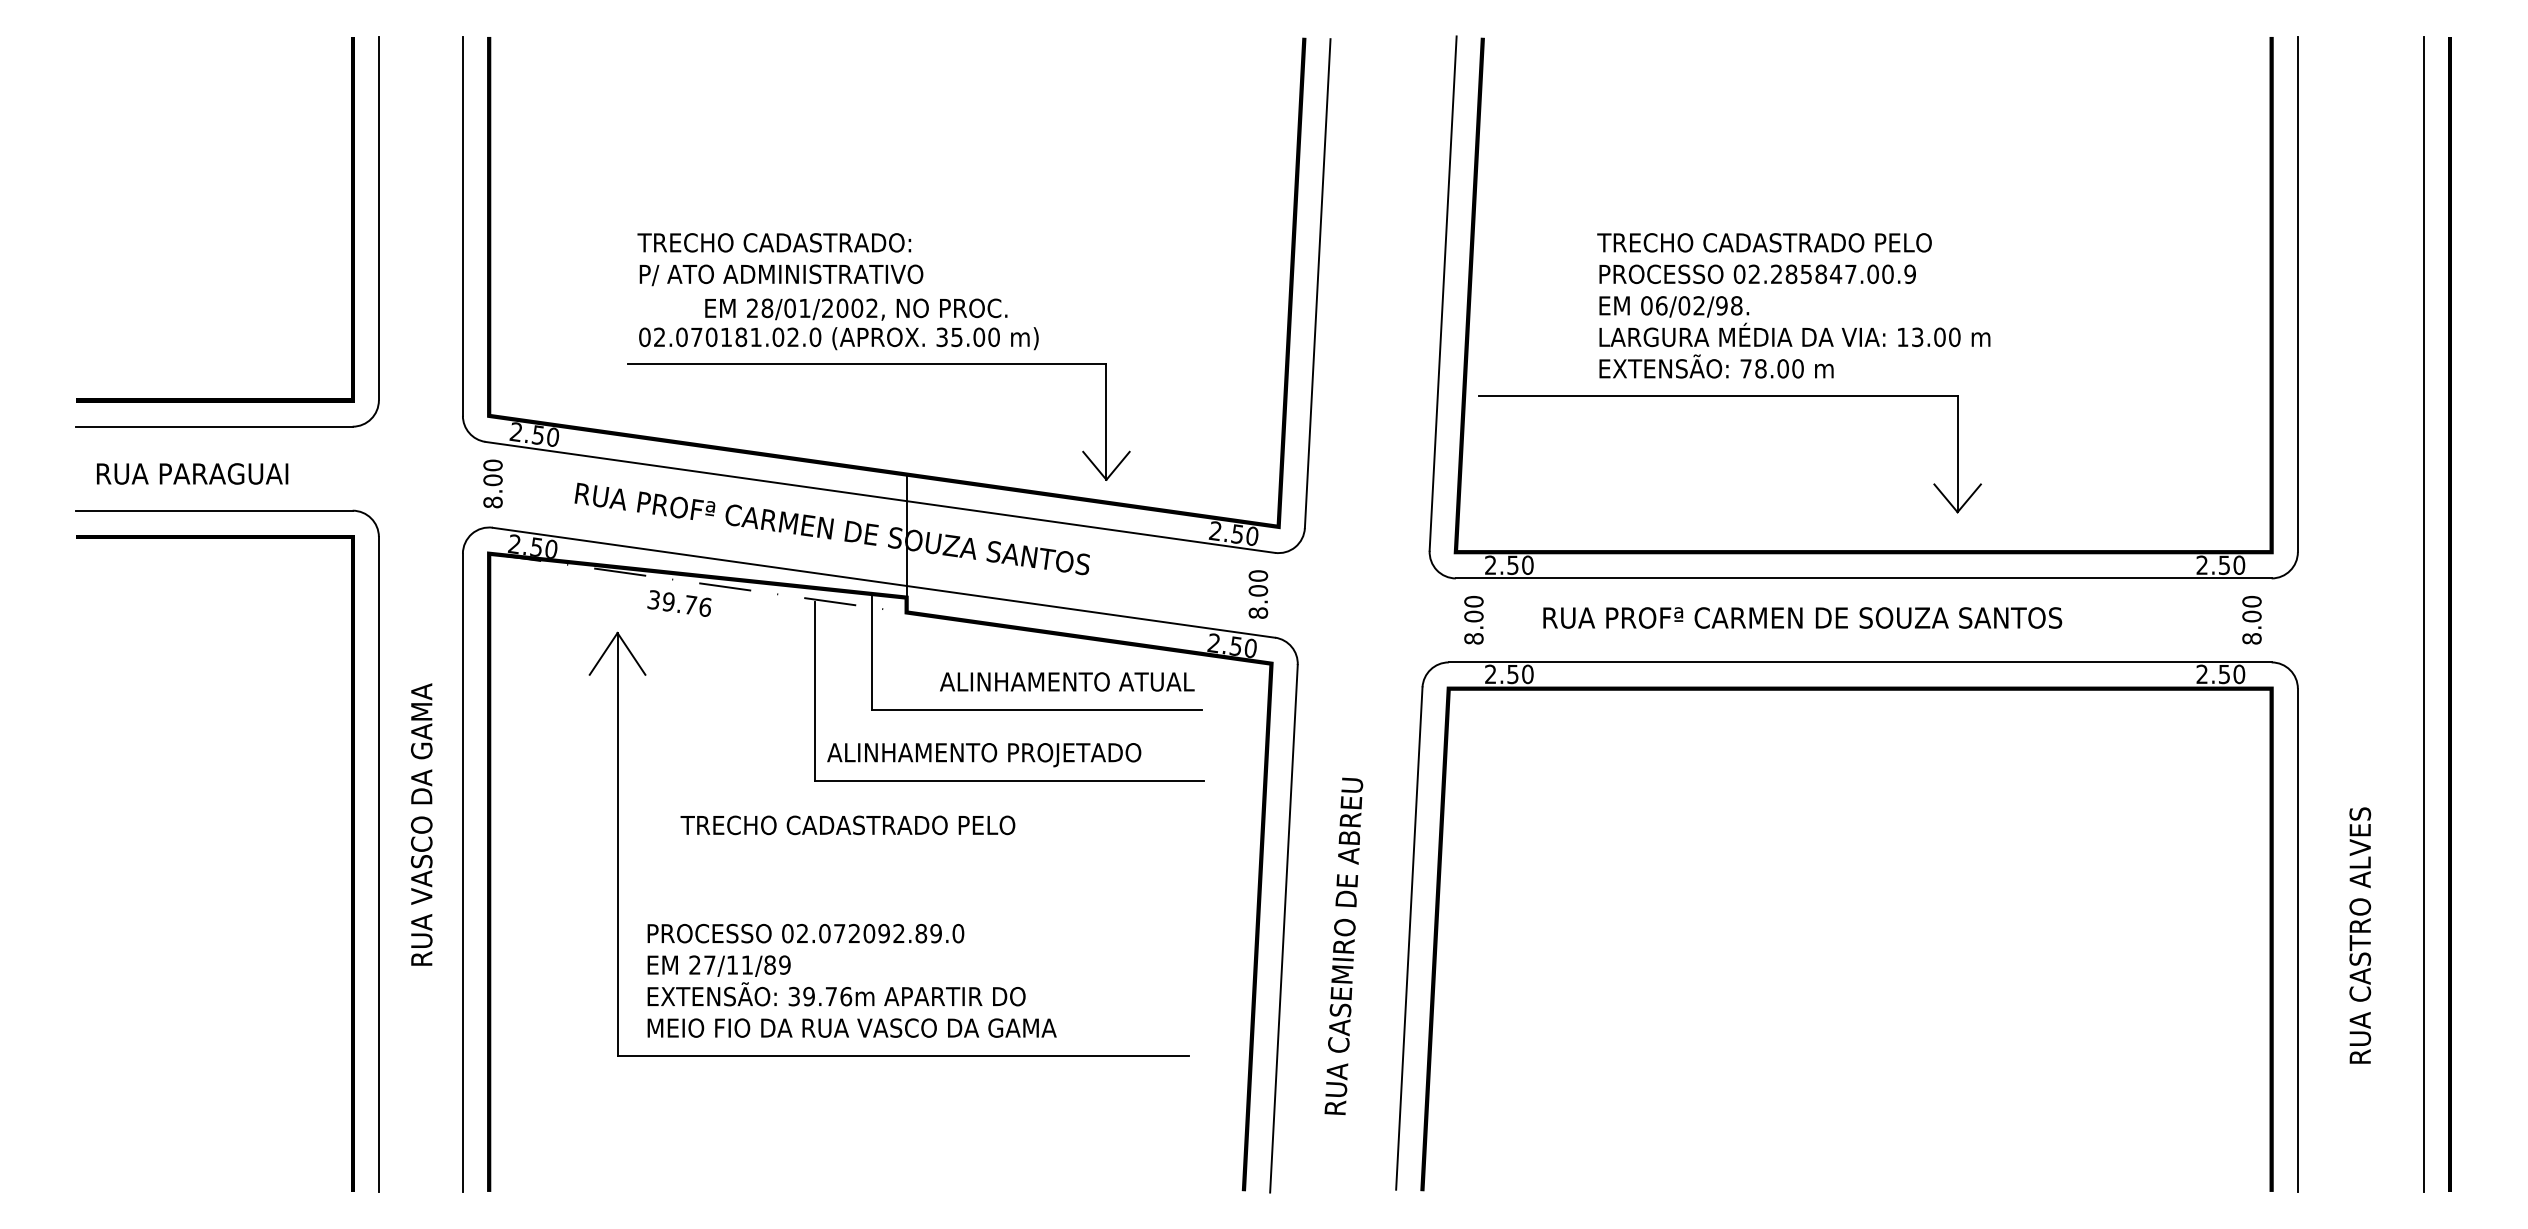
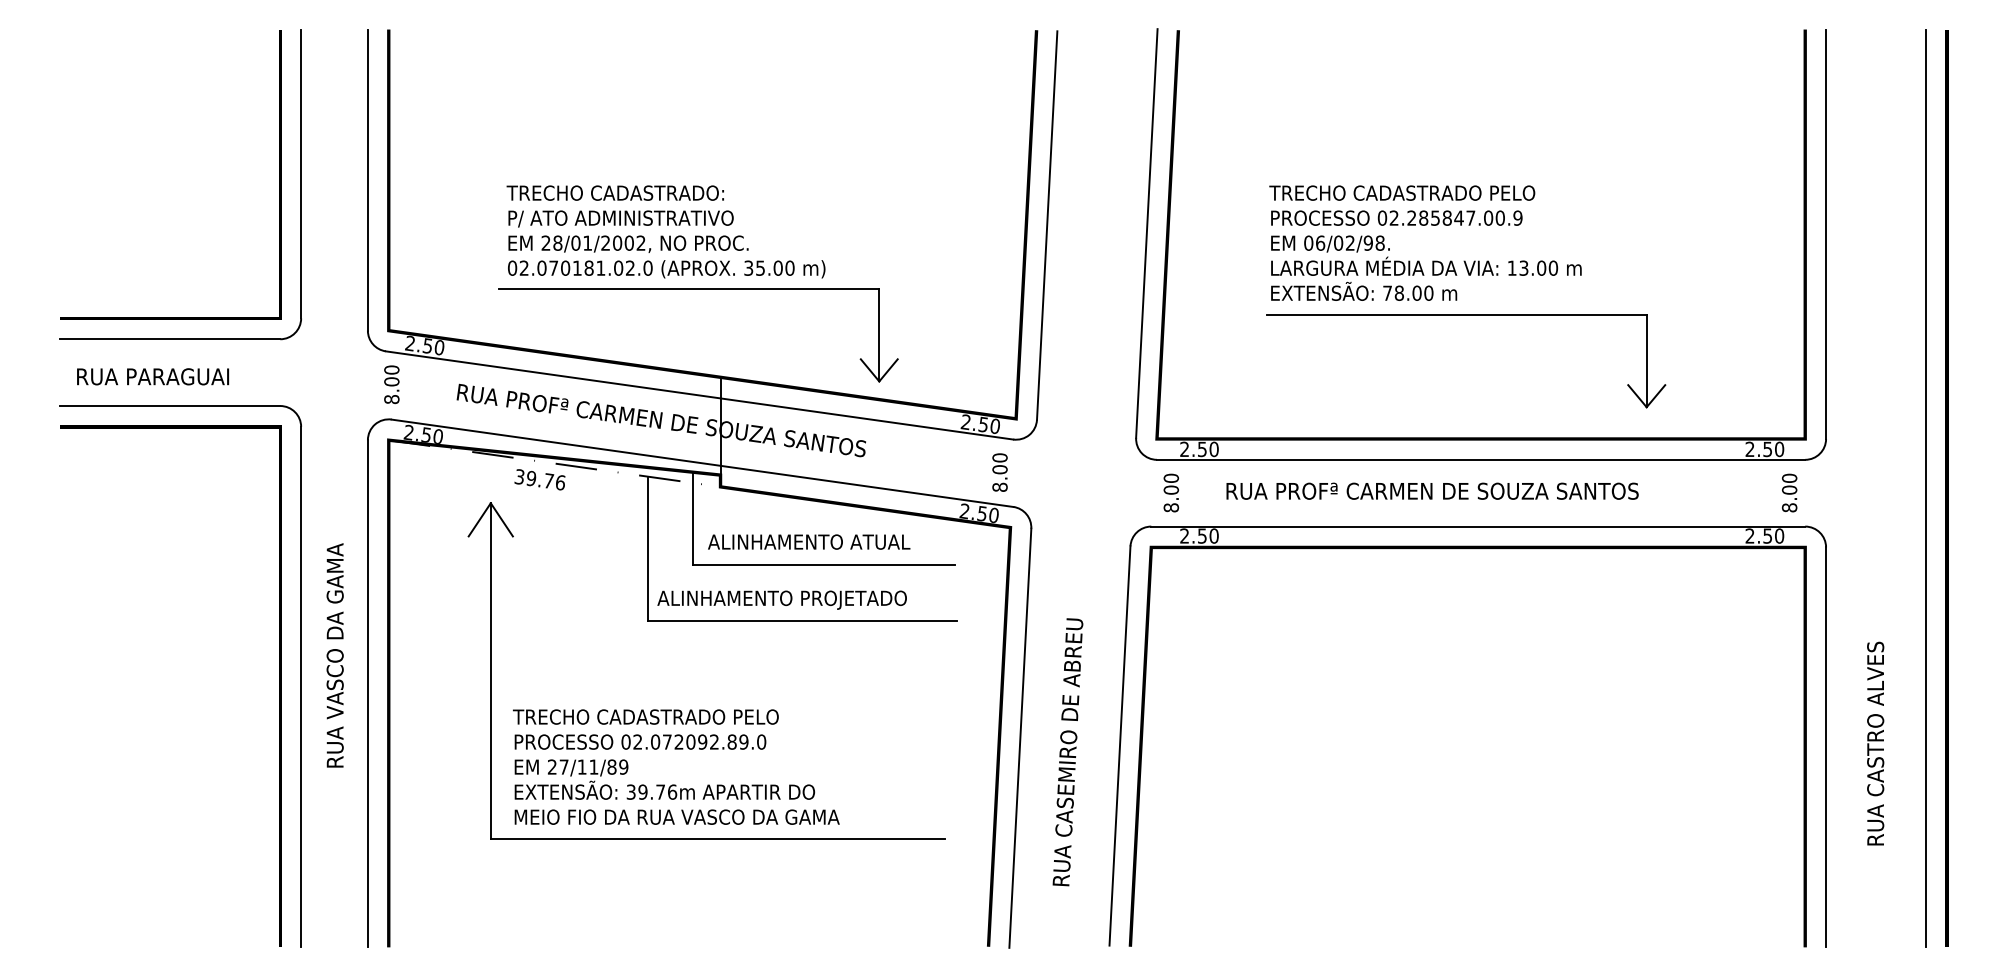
text: (856, 308) -> (628, 243), moved
part: (1730, 396) -> (1466, 315), moved
text: (1067, 681) -> (809, 541), moved
text: (847, 824) -> (645, 716), moved

